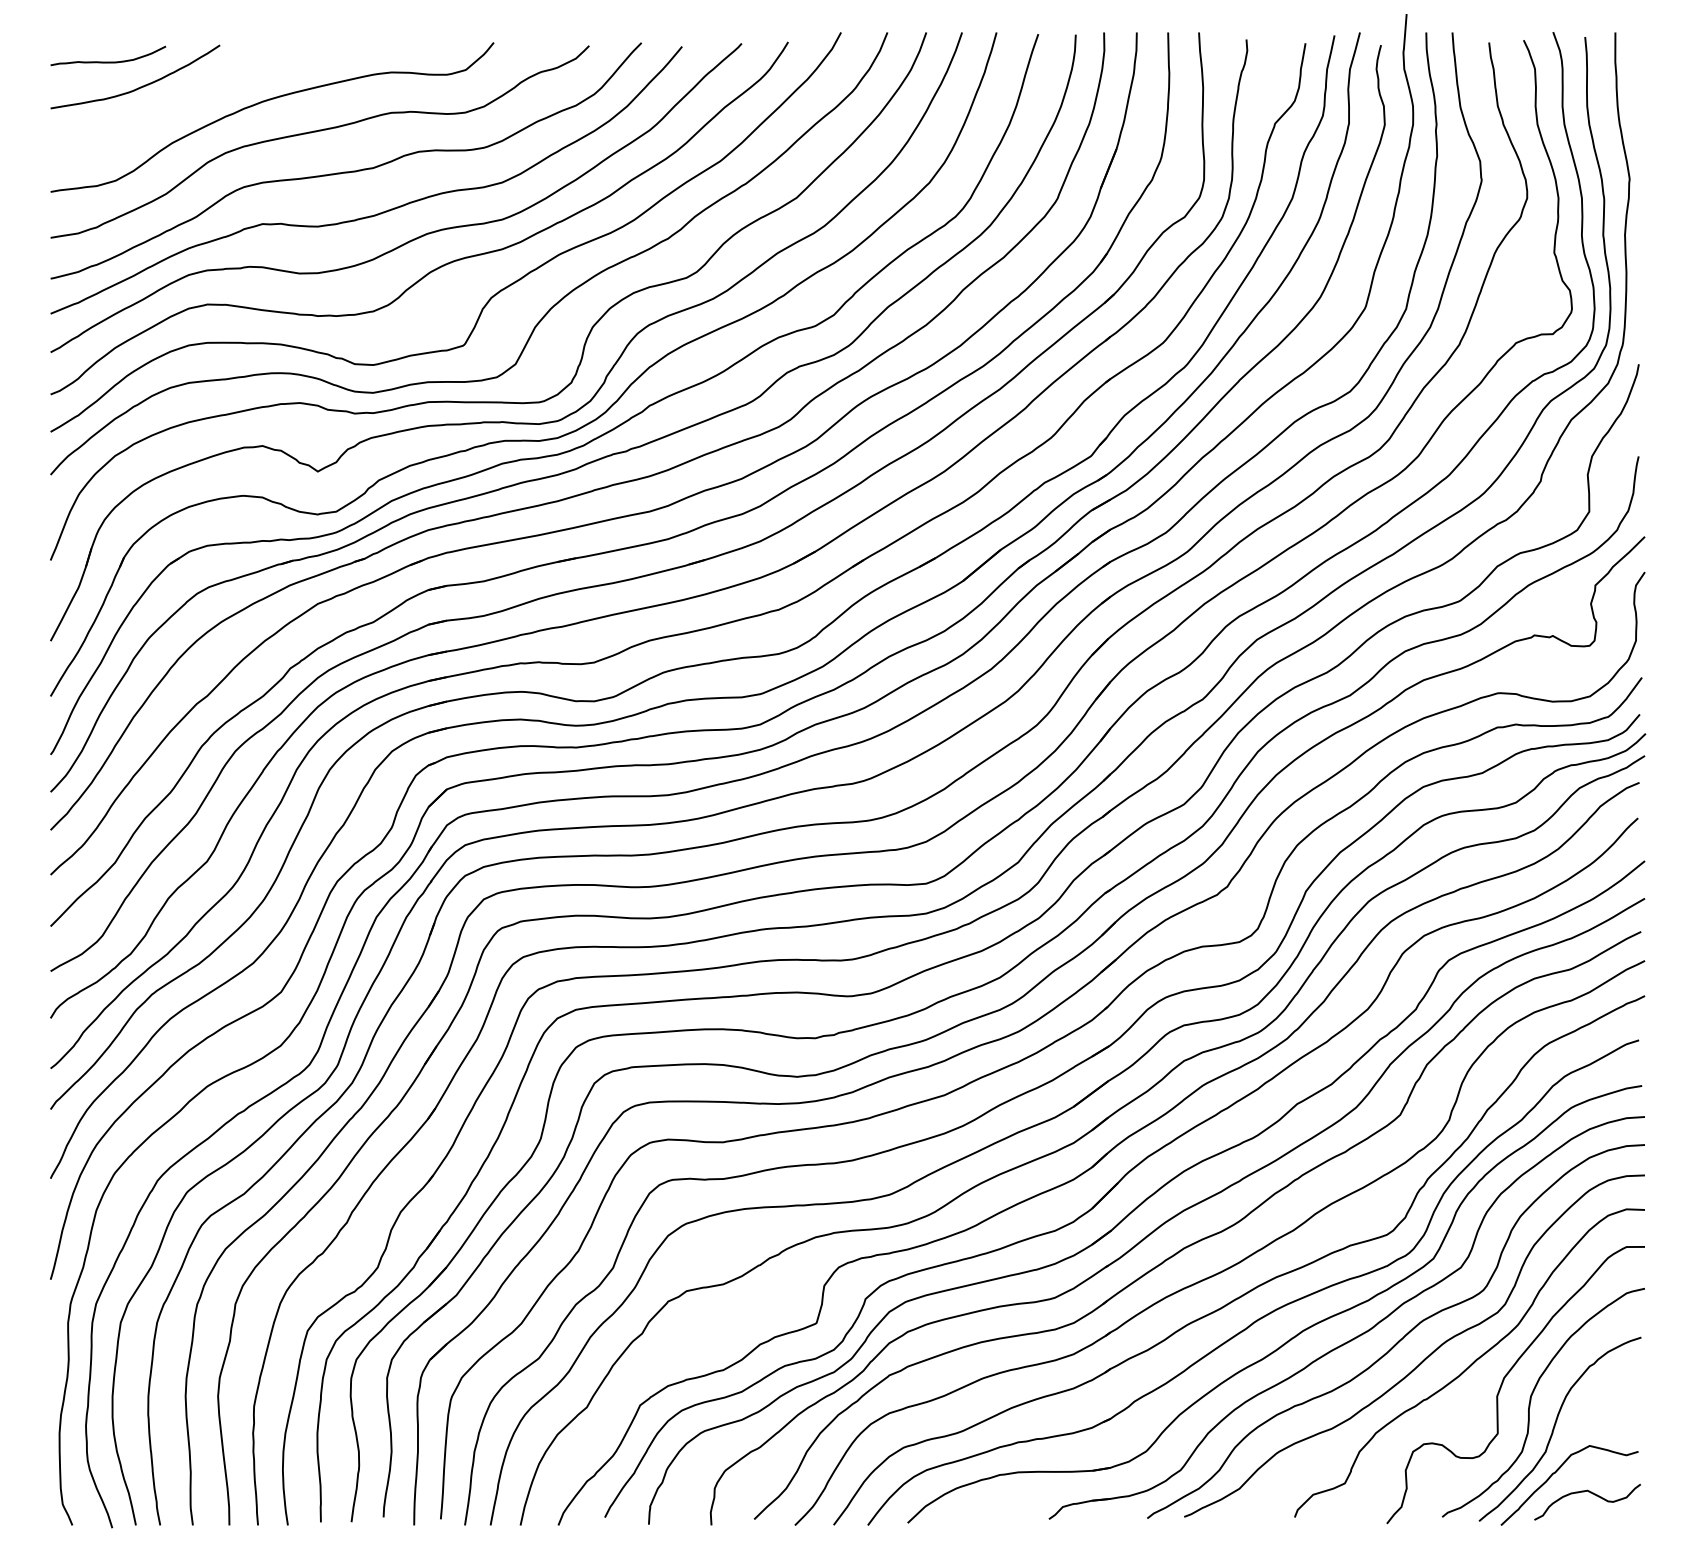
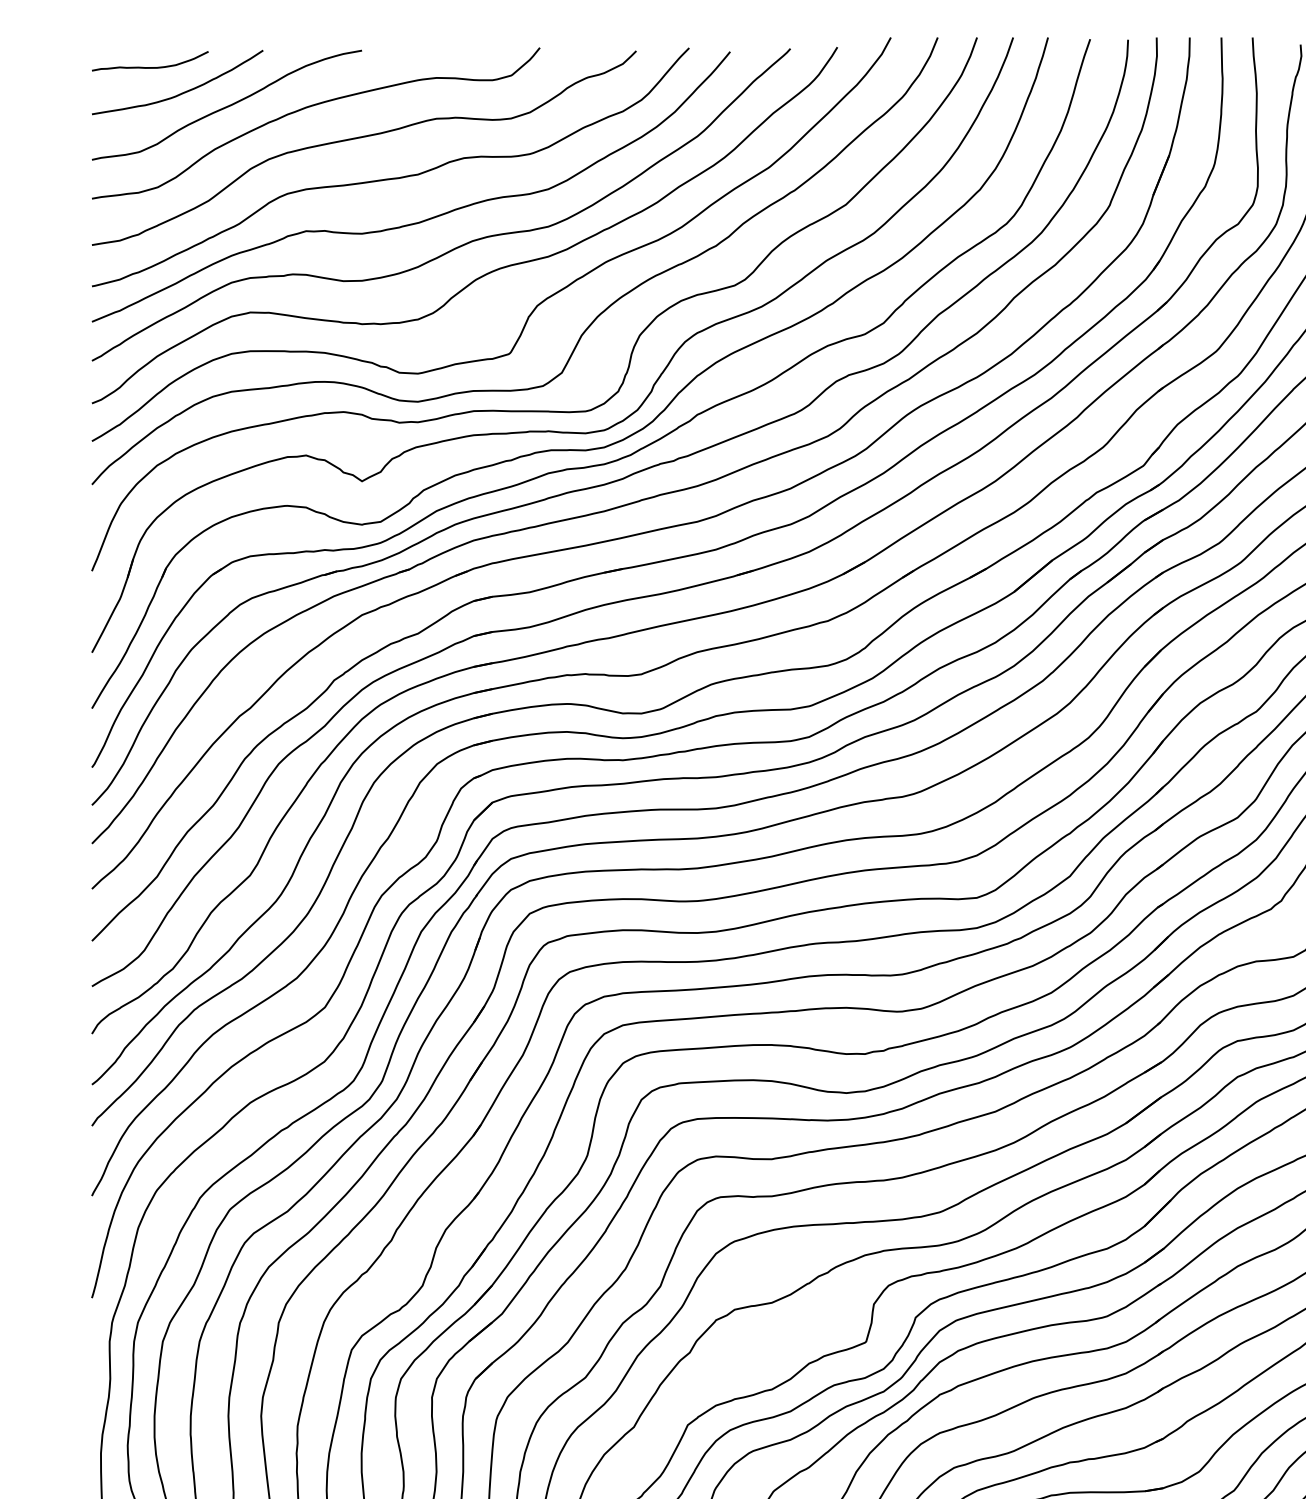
curve: (183, 100) -> (226, 106), added

